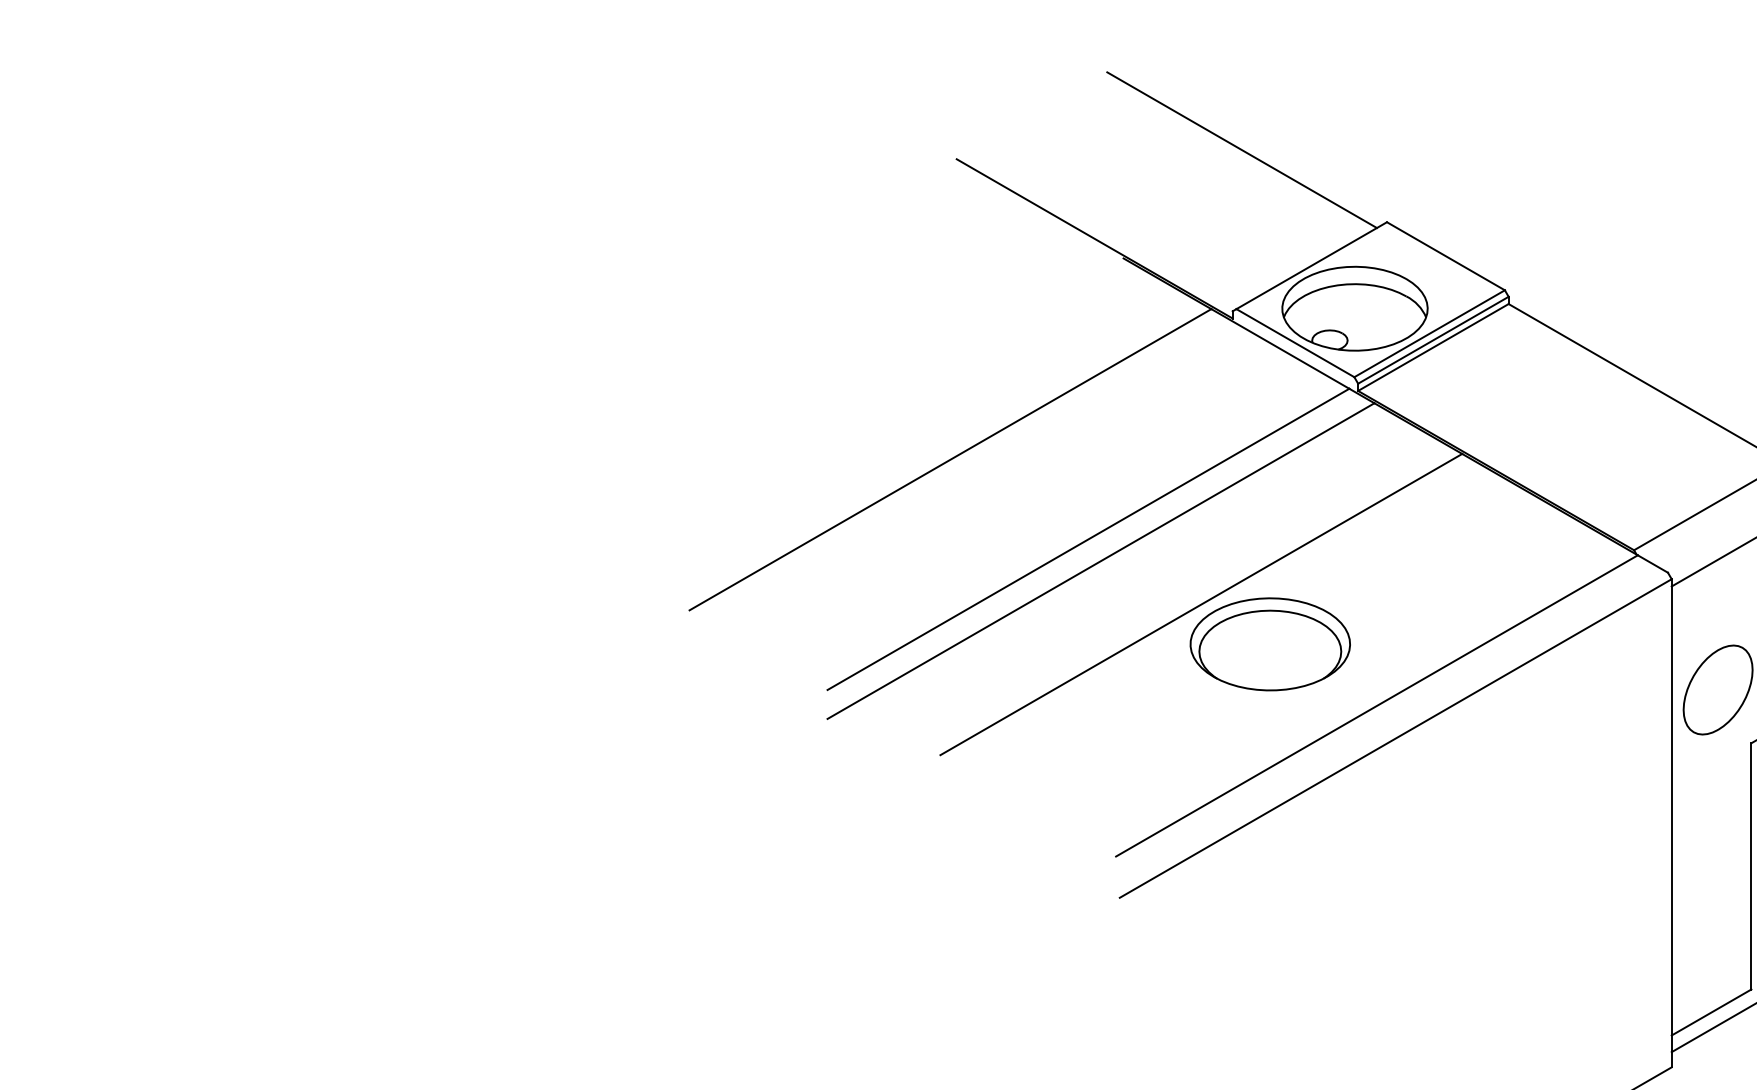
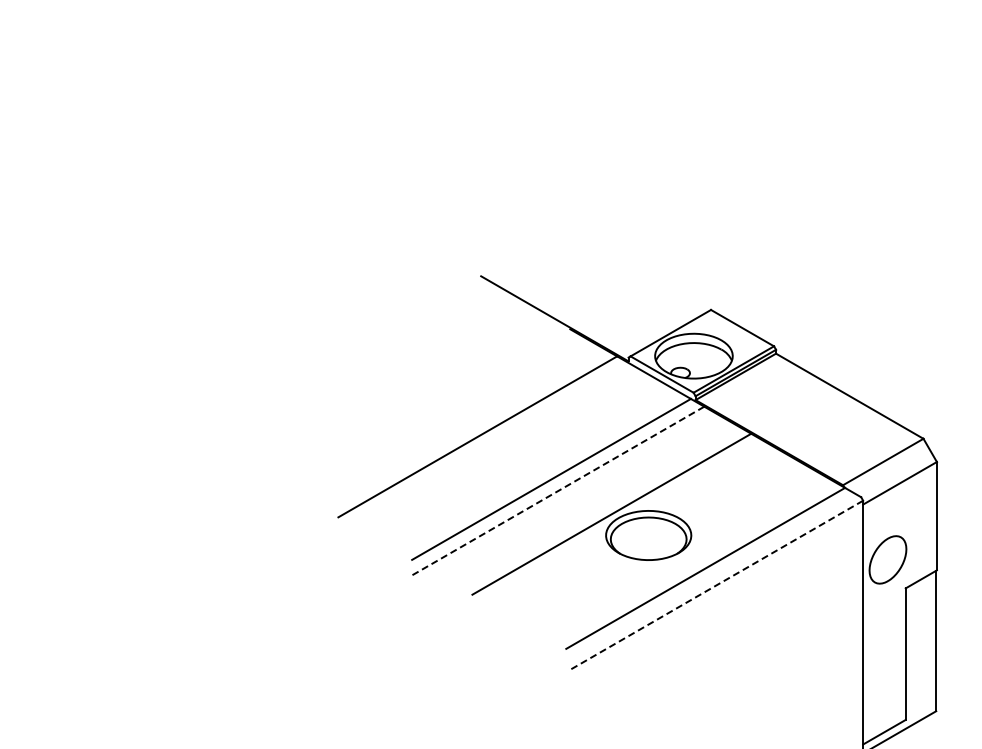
line: (1241, 150) -> (633, 271), removed
line: (1101, 561) -> (558, 491), solid -> dashed
line: (1395, 739) -> (715, 586), solid -> dashed

